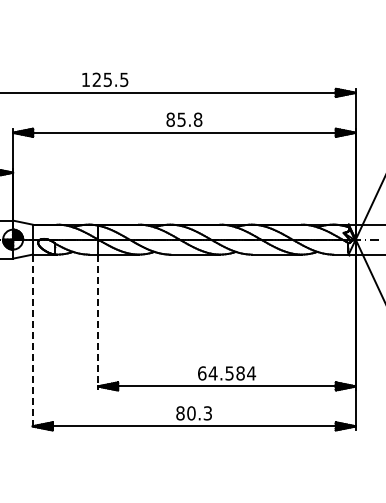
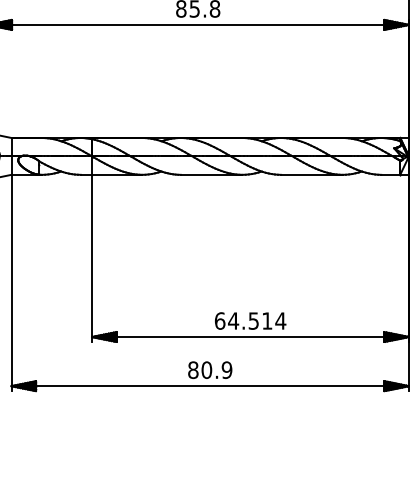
line: (98, 322) -> (92, 258), dashed -> solid
line: (32, 342) -> (11, 282), dashed -> solid
text: (240, 373) -> (267, 321), 64.584 -> 64.514
text: (207, 413) -> (226, 370), 80.3 -> 80.9

